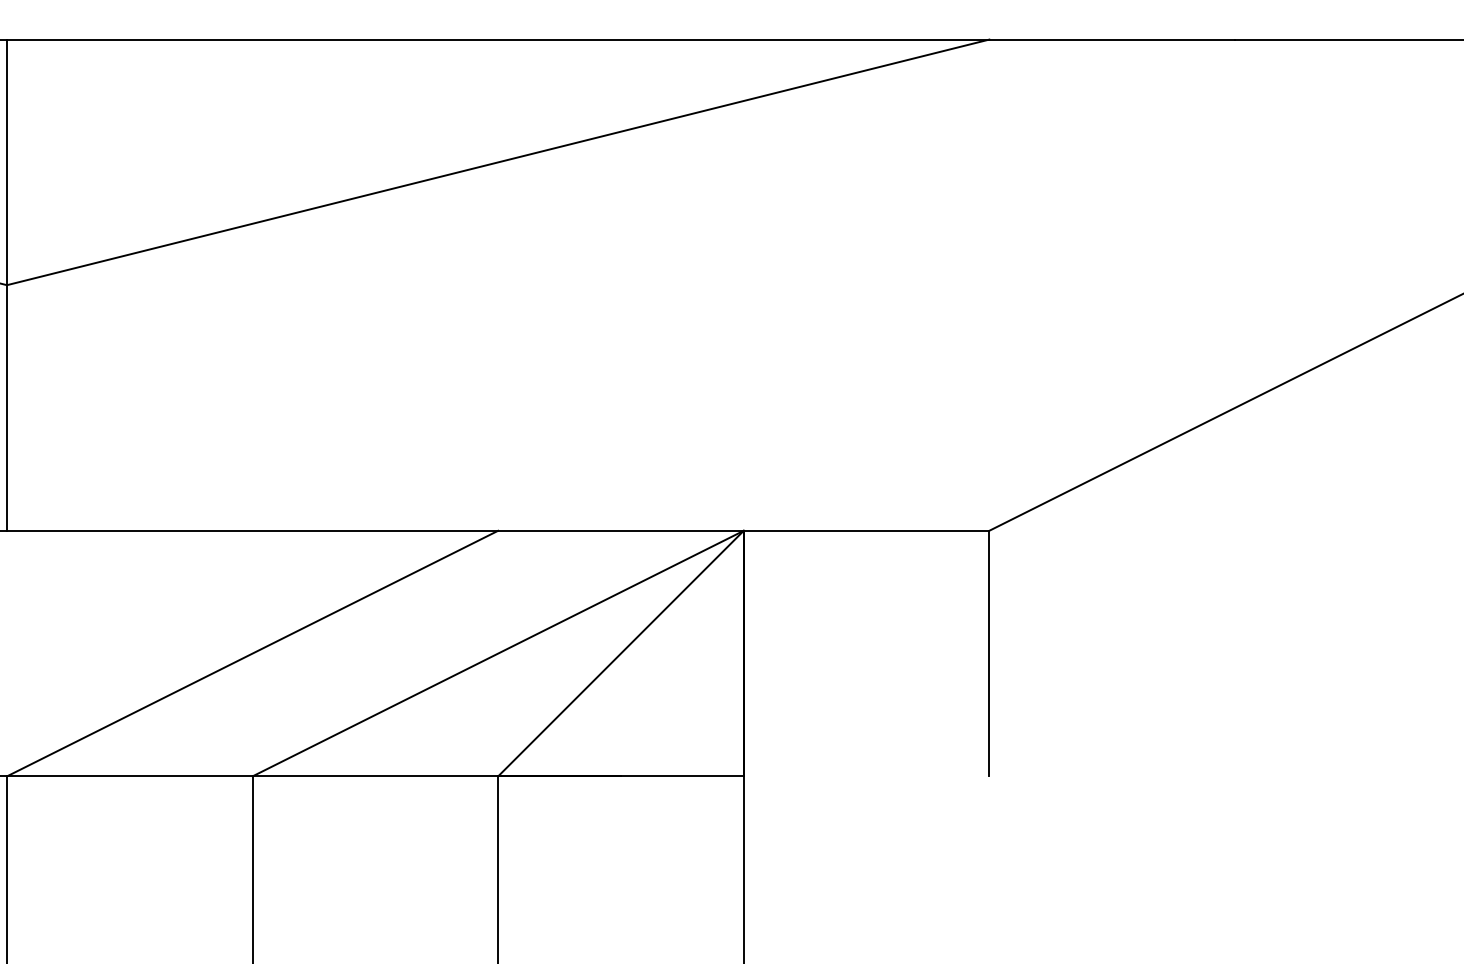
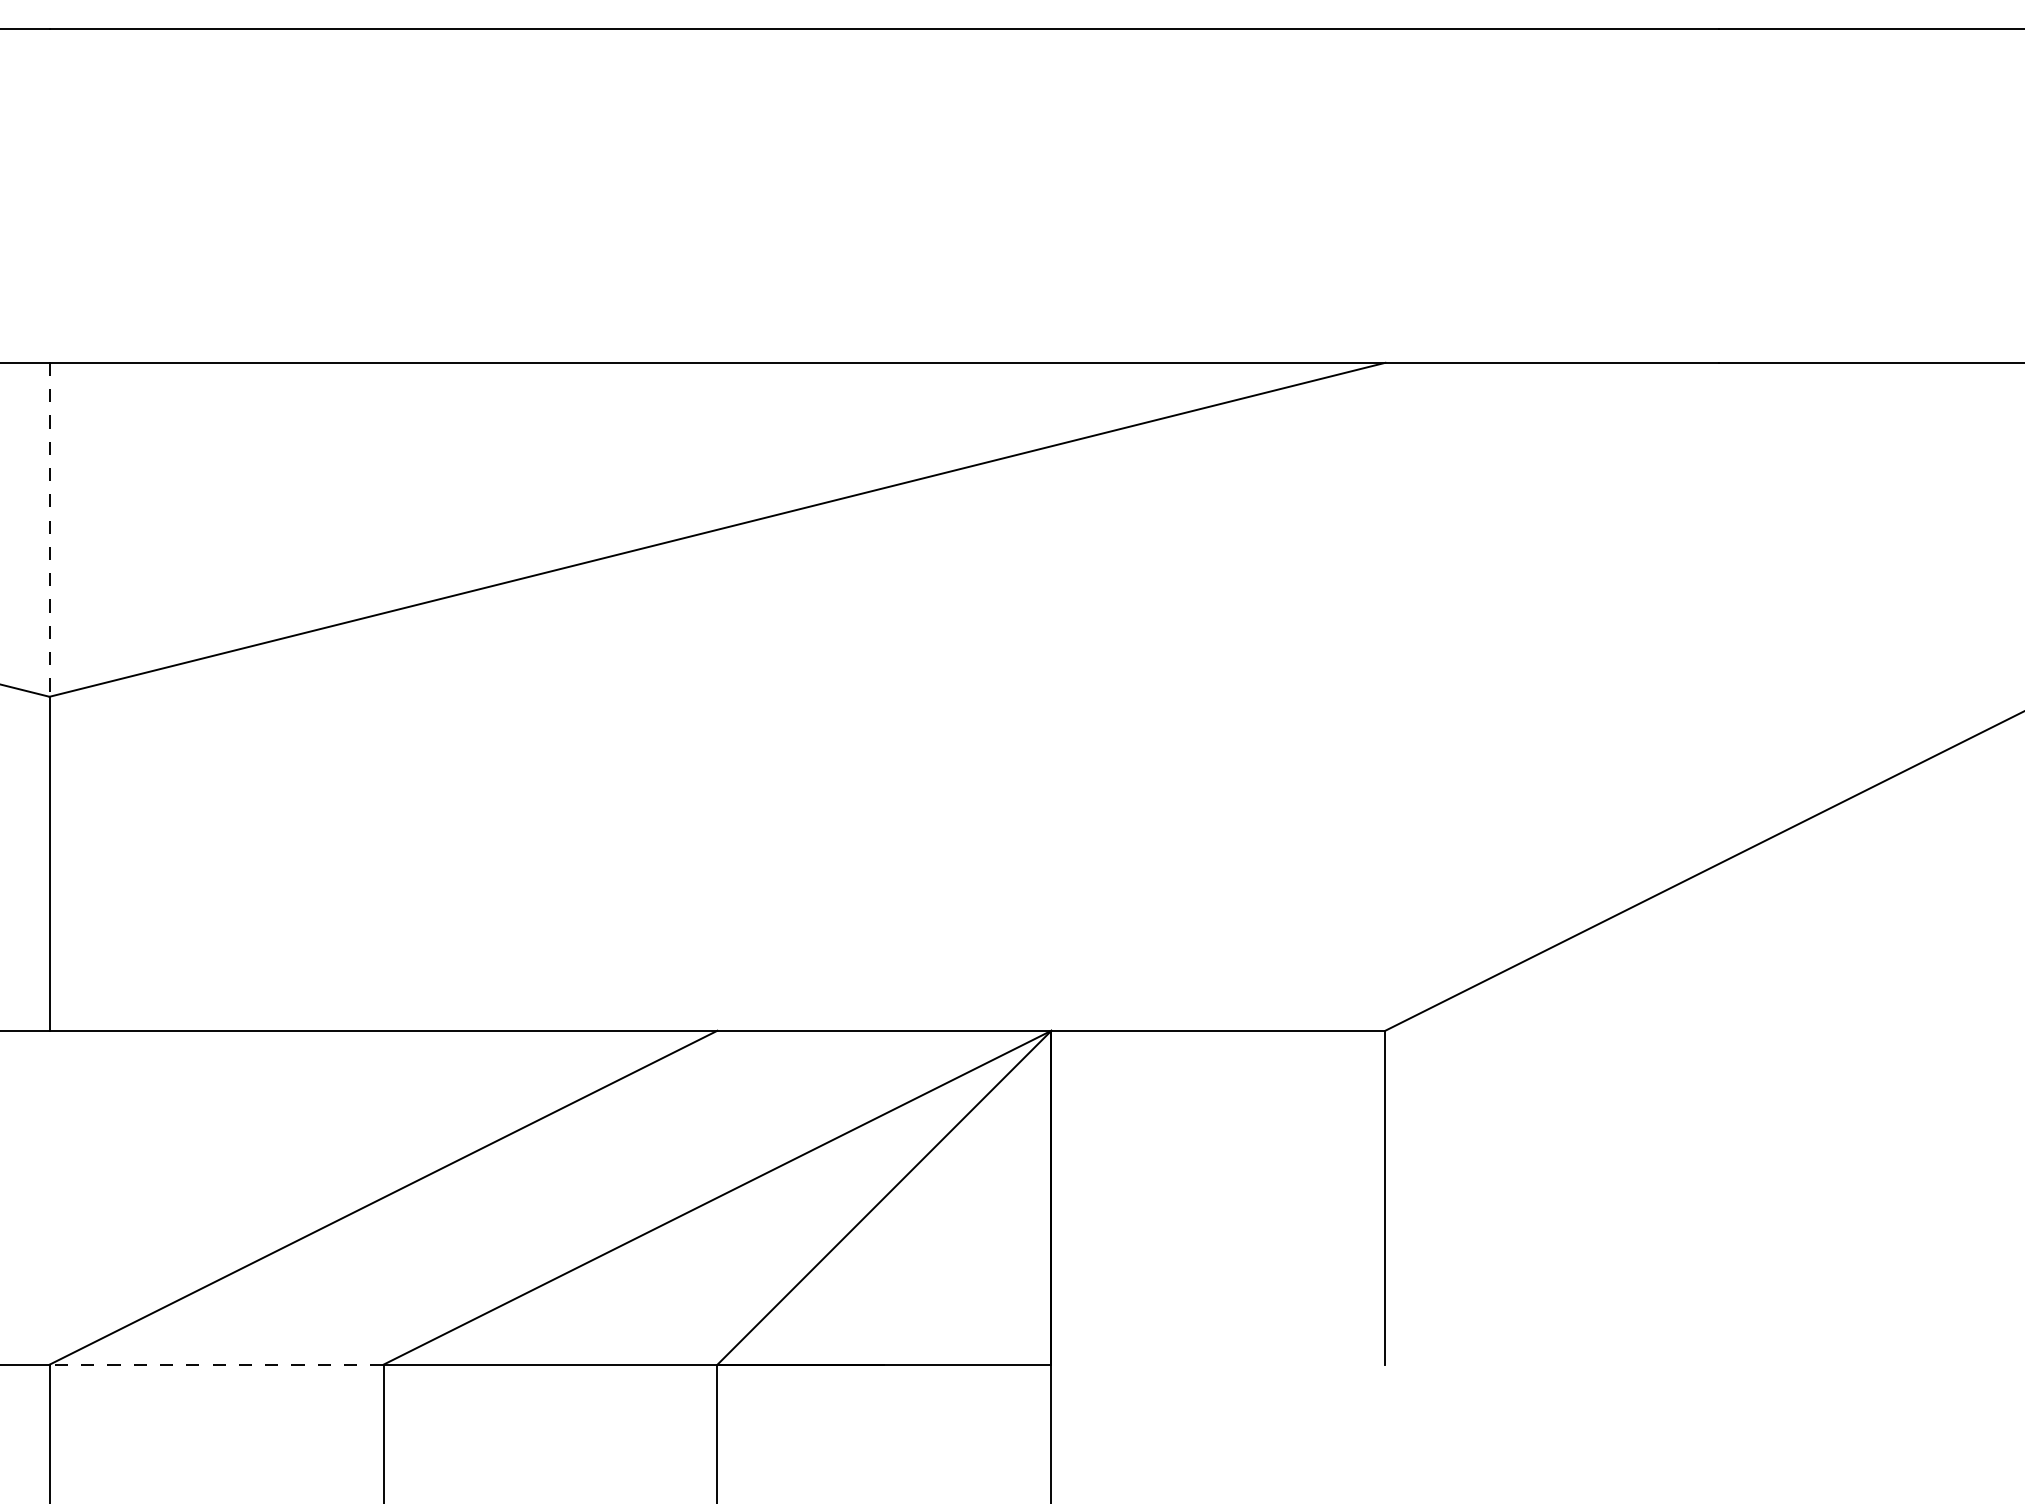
line: (6, 162) -> (49, 529), solid -> dashed
line: (129, 776) -> (216, 1364), solid -> dashed

